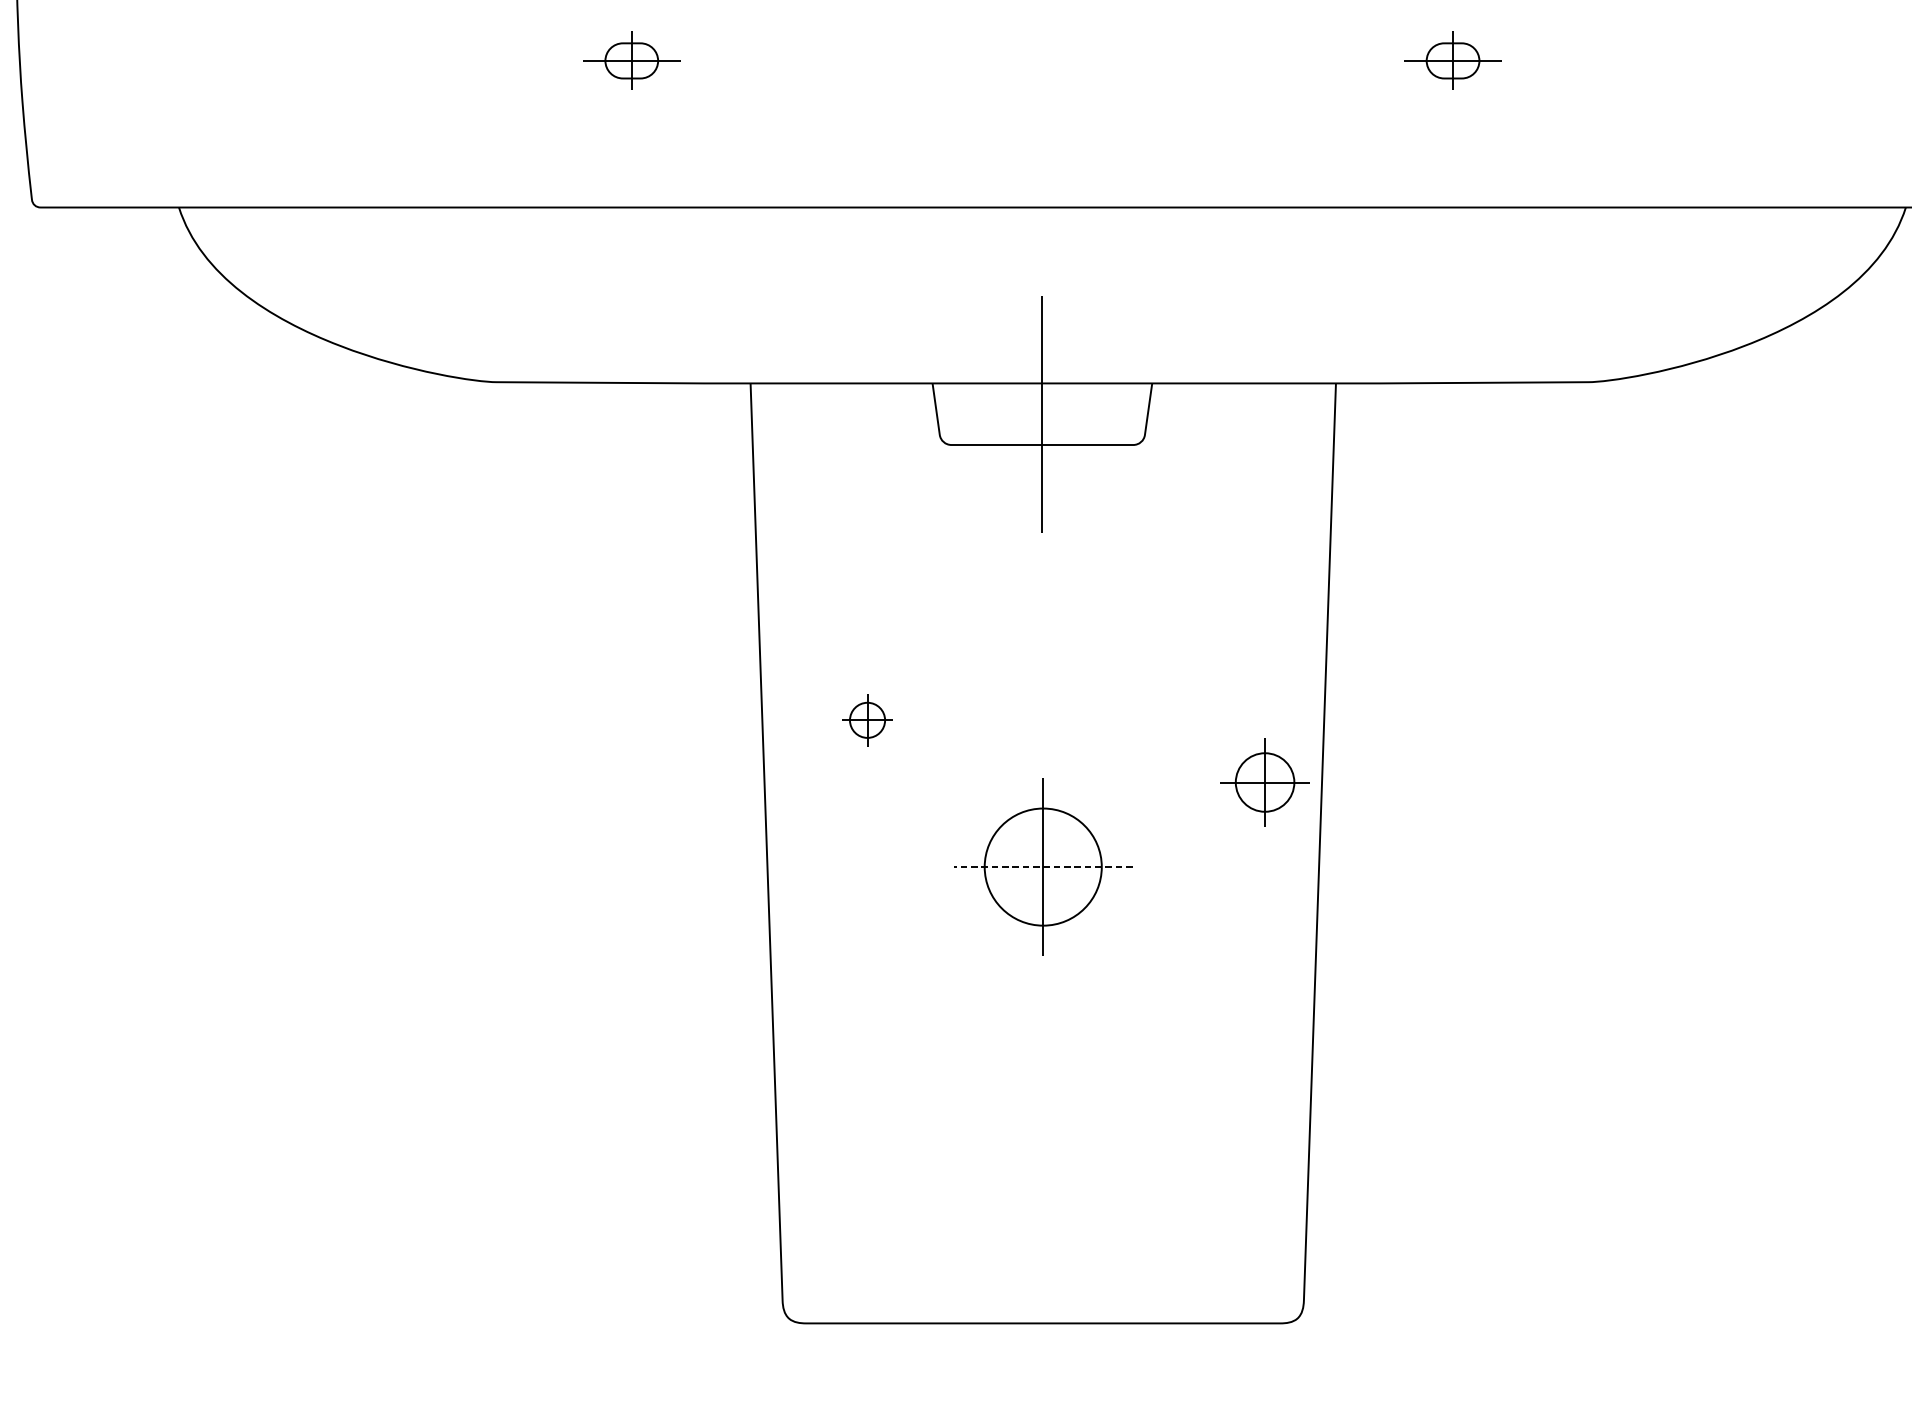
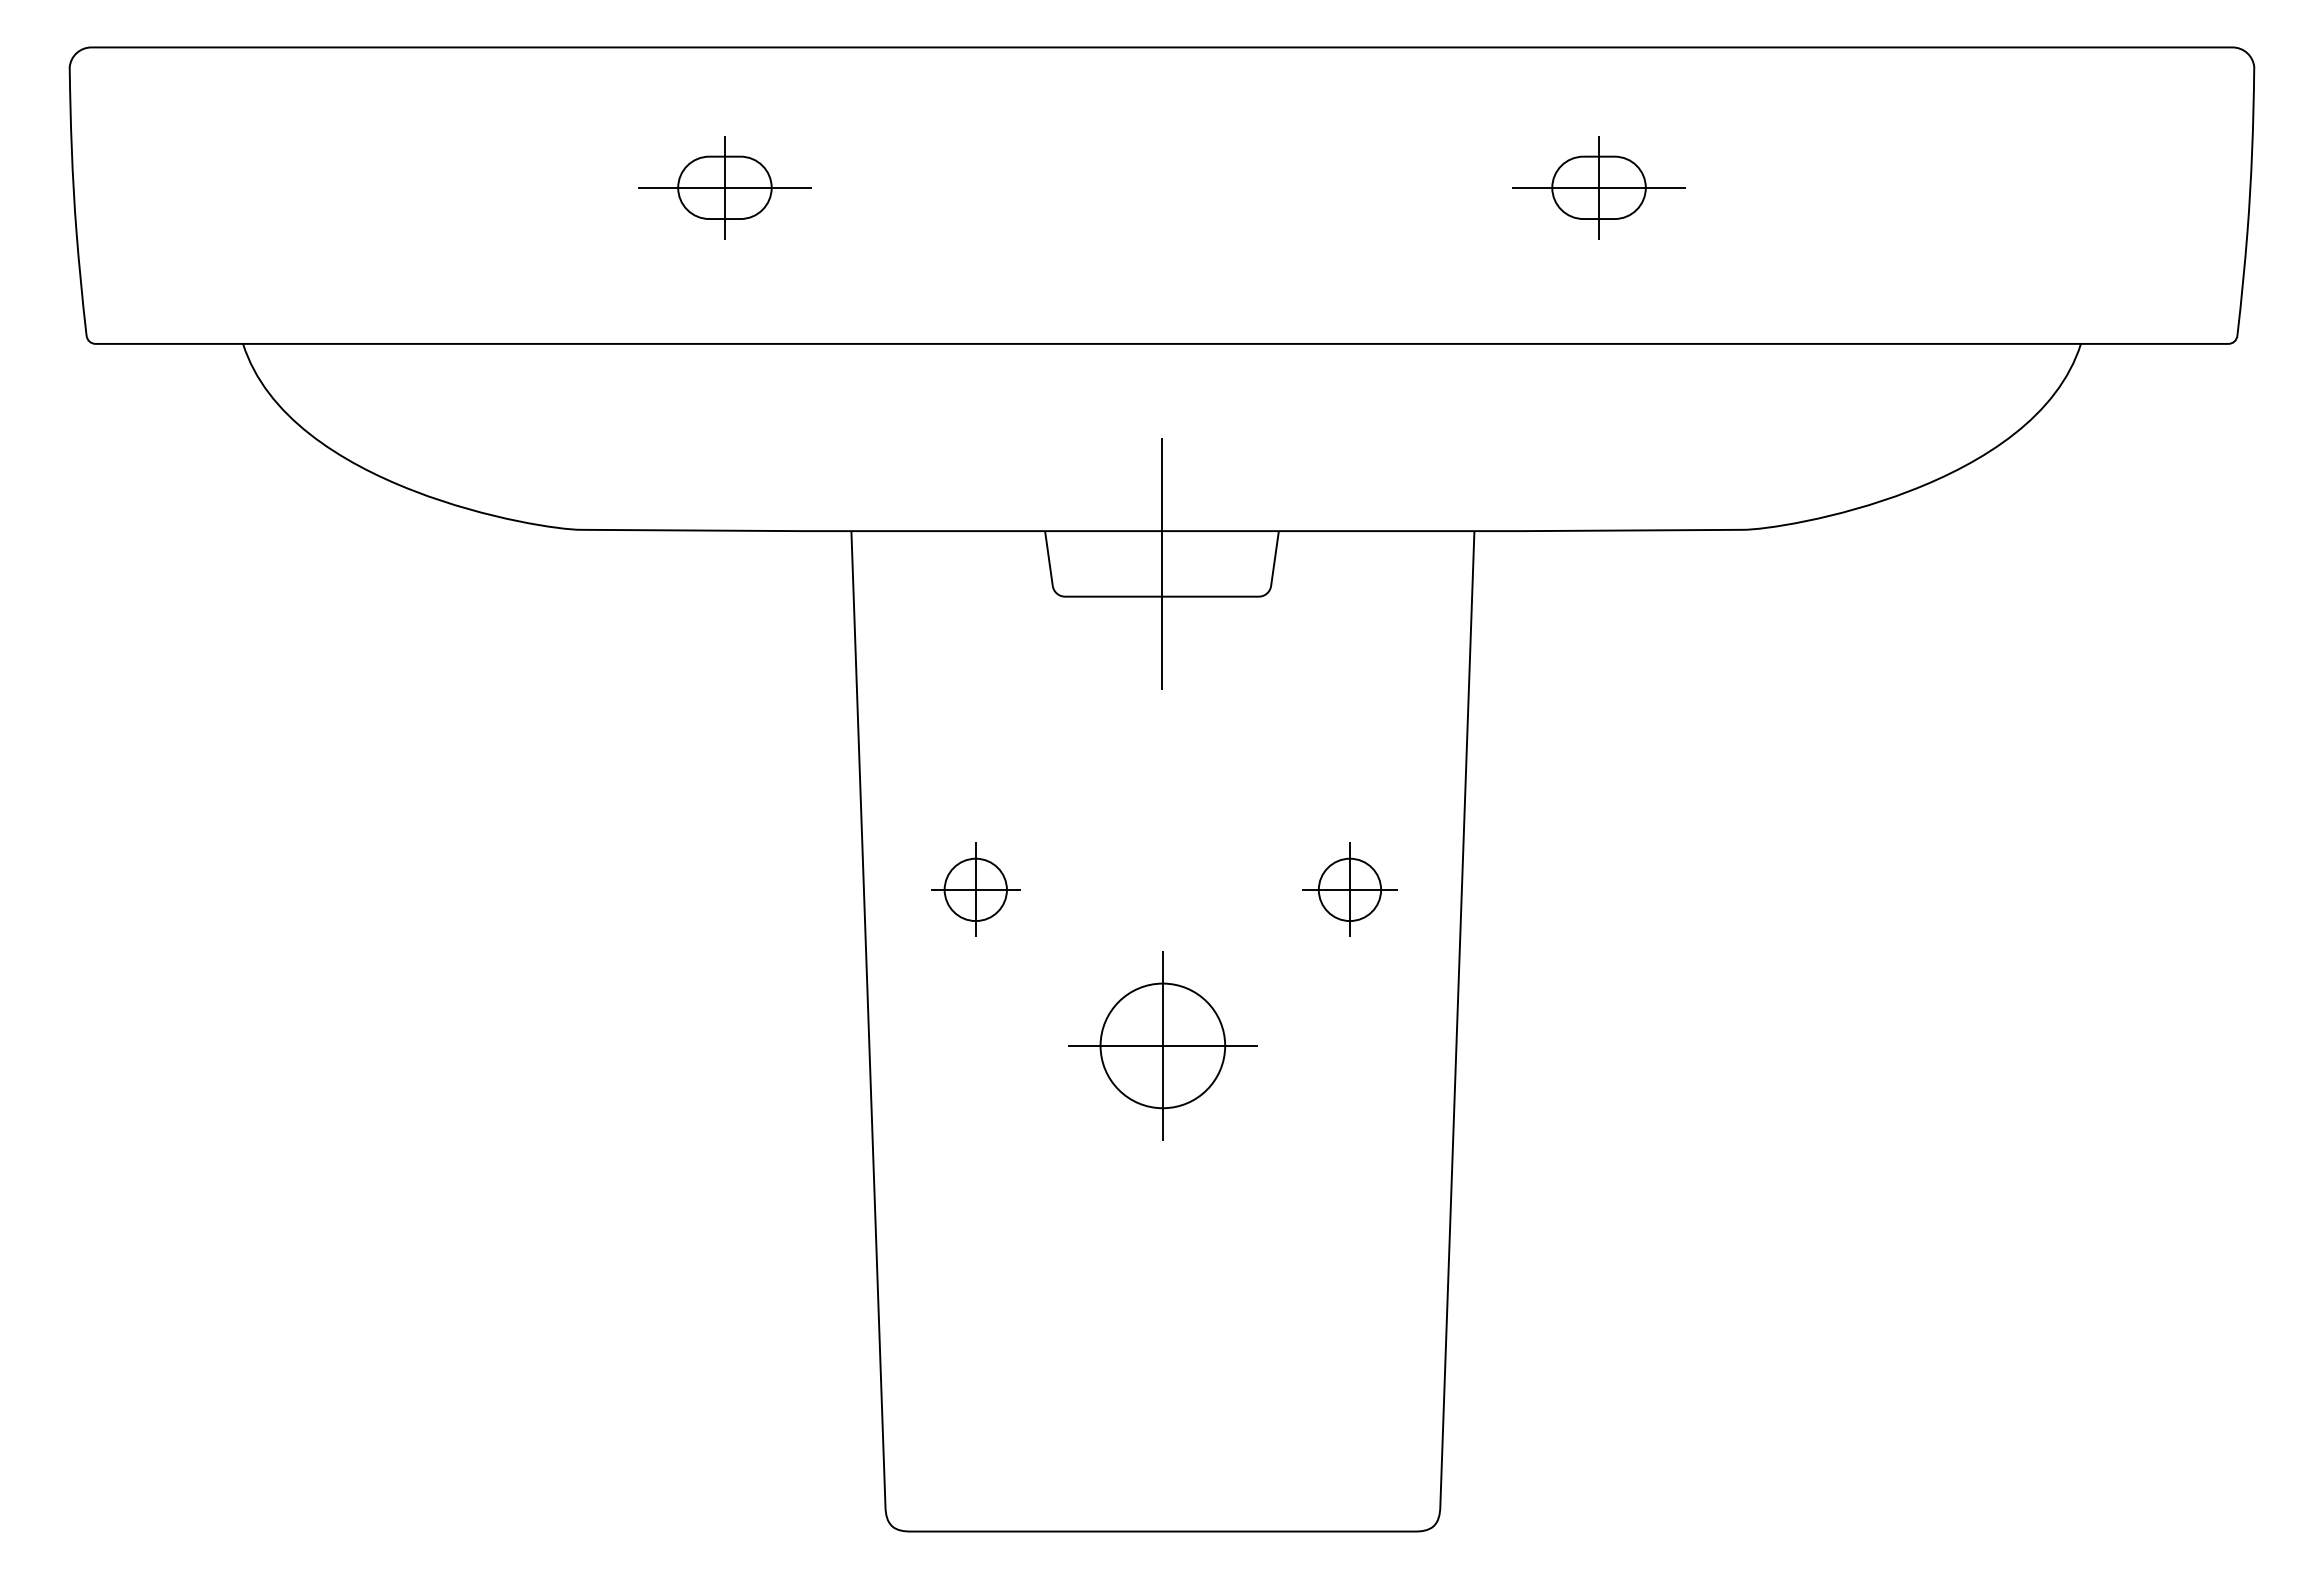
part: (631, 60) -> (724, 187), size x1.67
part: (1452, 60) -> (1598, 187), size x1.67
part: (867, 720) -> (975, 889), size x1.67
part: (1264, 782) -> (1349, 889), moved
line: (1042, 866) -> (1162, 1045), dashed -> solid

